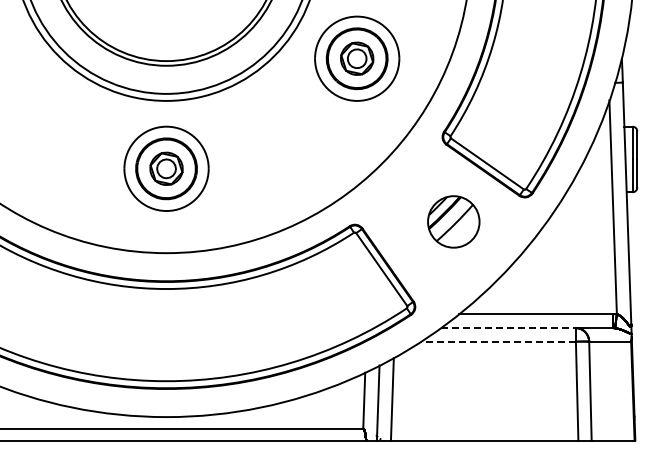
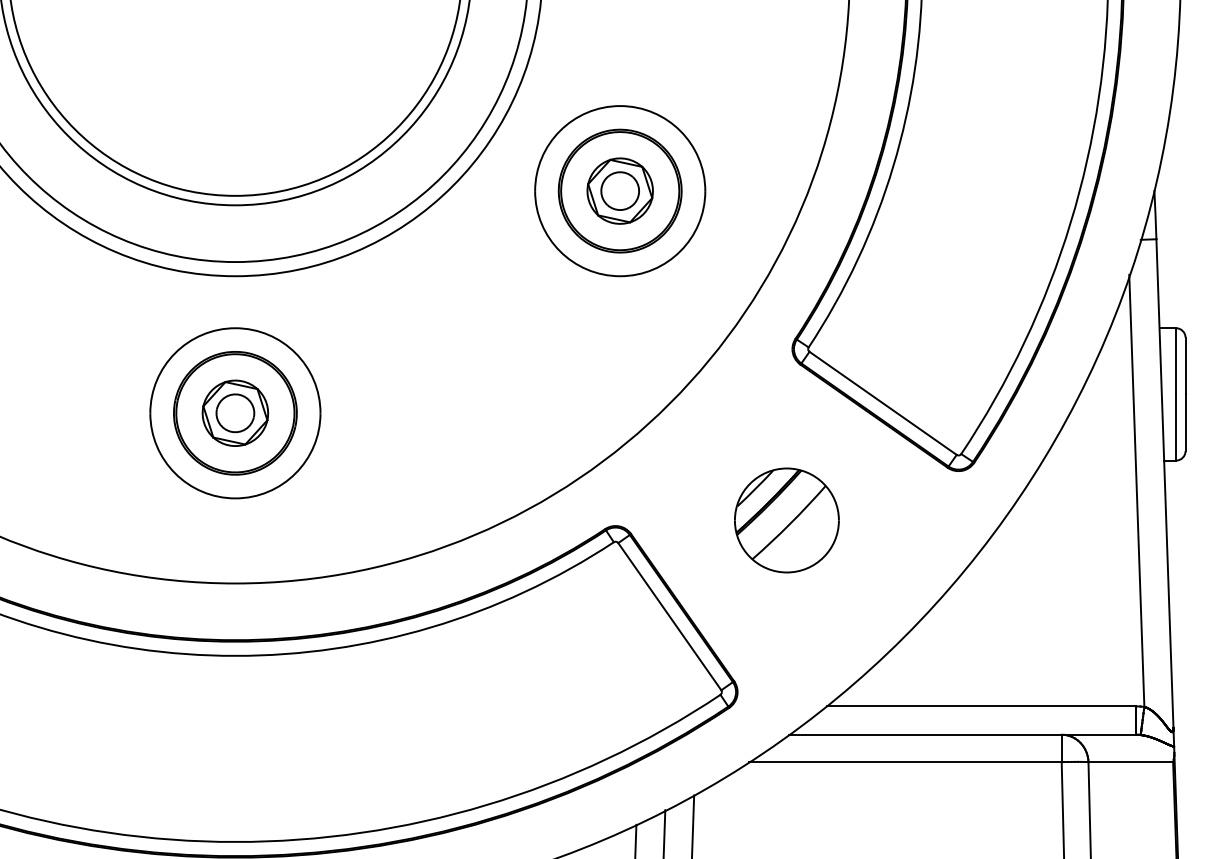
part: (453, 221) -> (786, 519), moved
line: (508, 328) -> (925, 735), dashed -> solid
line: (498, 341) -> (905, 761), dashed -> solid

